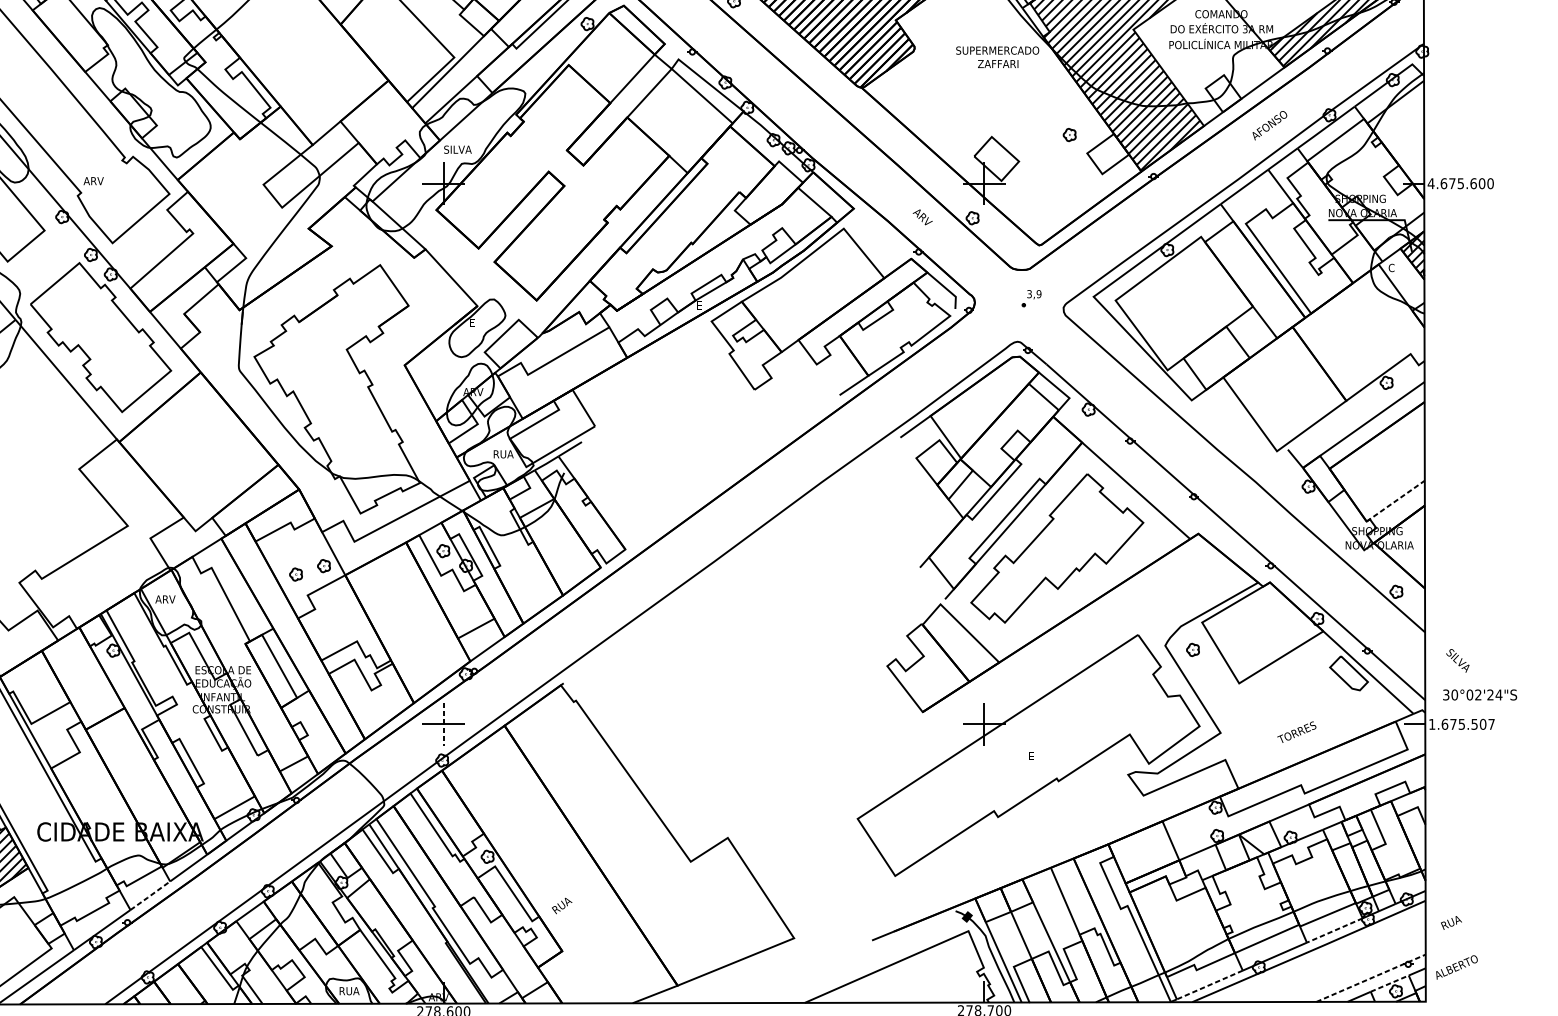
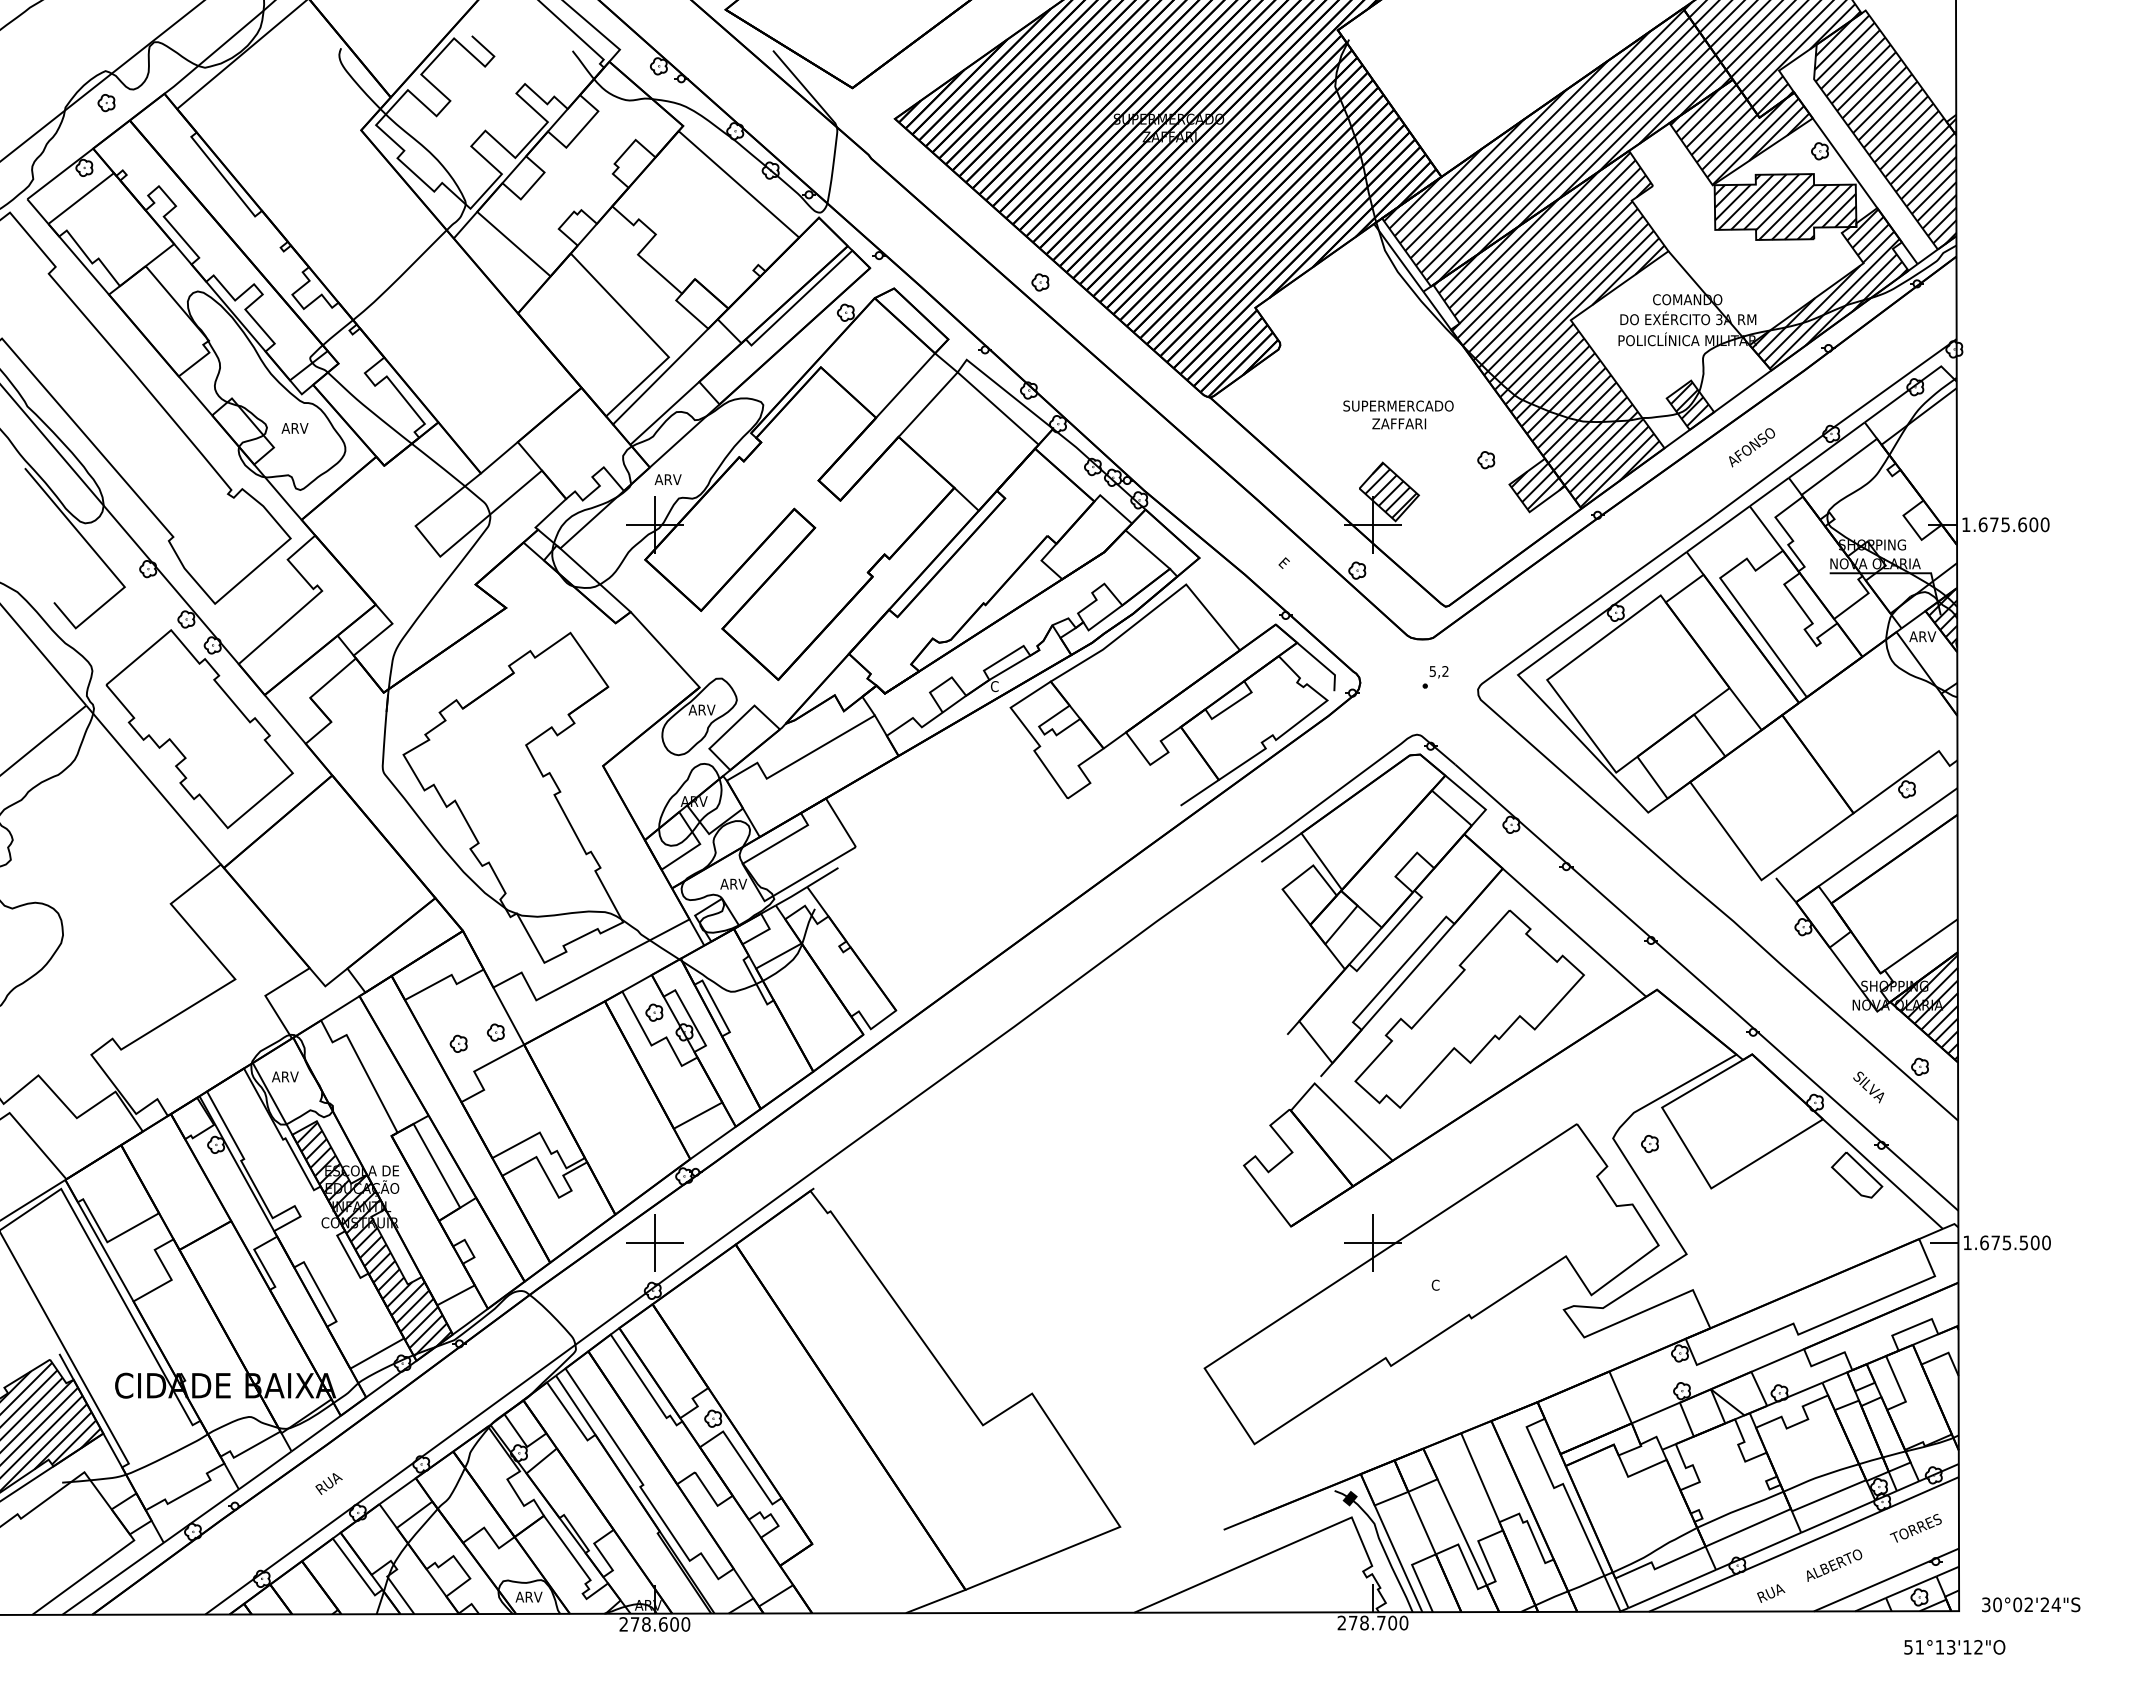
text: (997, 56) -> (1398, 414), moved
hatch: (1224, 93) -> (1691, 404), added
text: (457, 149) -> (673, 479), SILVA -> ARV
hatch: (1108, 154) -> (1537, 486), added
hatch: (997, 157) -> (1390, 490), added
text: (93, 181) -> (294, 428), moved
text: (1430, 183) -> (1965, 524), 4.675.600 -> 1.675.600
text: (922, 216) -> (1290, 568), ARV -> E
text: (1398, 267) -> (1922, 636), C -> ARV
text: (1034, 294) -> (1439, 671), 3,9 -> 5,2
text: (699, 305) -> (994, 686), E -> C
text: (478, 322) -> (701, 709), E -> ARV
text: (502, 453) -> (733, 883), RUA -> ARV
line: (1395, 501) -> (1918, 946), dashed -> solid
hatch: (1401, 547) -> (1926, 1007), added
text: (1457, 660) -> (1868, 1087), moved
text: (1480, 694) -> (2031, 1604), moved
hatch: (230, 721) -> (371, 1239), added
line: (443, 724) -> (654, 1242), dashed -> solid
text: (1491, 724) -> (2046, 1242), 1.675.507 -> 1.675.500
text: (1296, 732) -> (1915, 1528), moved
text: (1031, 755) -> (1435, 1284), E -> C
line: (150, 895) -> (265, 1470), dashed -> solid
text: (561, 905) -> (328, 1483), moved
text: (1451, 922) -> (1771, 1593), moved
line: (1334, 930) -> (1837, 1516), dashed -> solid
text: (1456, 967) -> (1834, 1565), moved
line: (1371, 977) -> (1886, 1579), dashed -> solid
line: (1389, 983) -> (1911, 1586), dashed -> solid
line: (1210, 984) -> (1672, 1588), dashed -> solid
text: (349, 990) -> (529, 1596), RUA -> ARV

